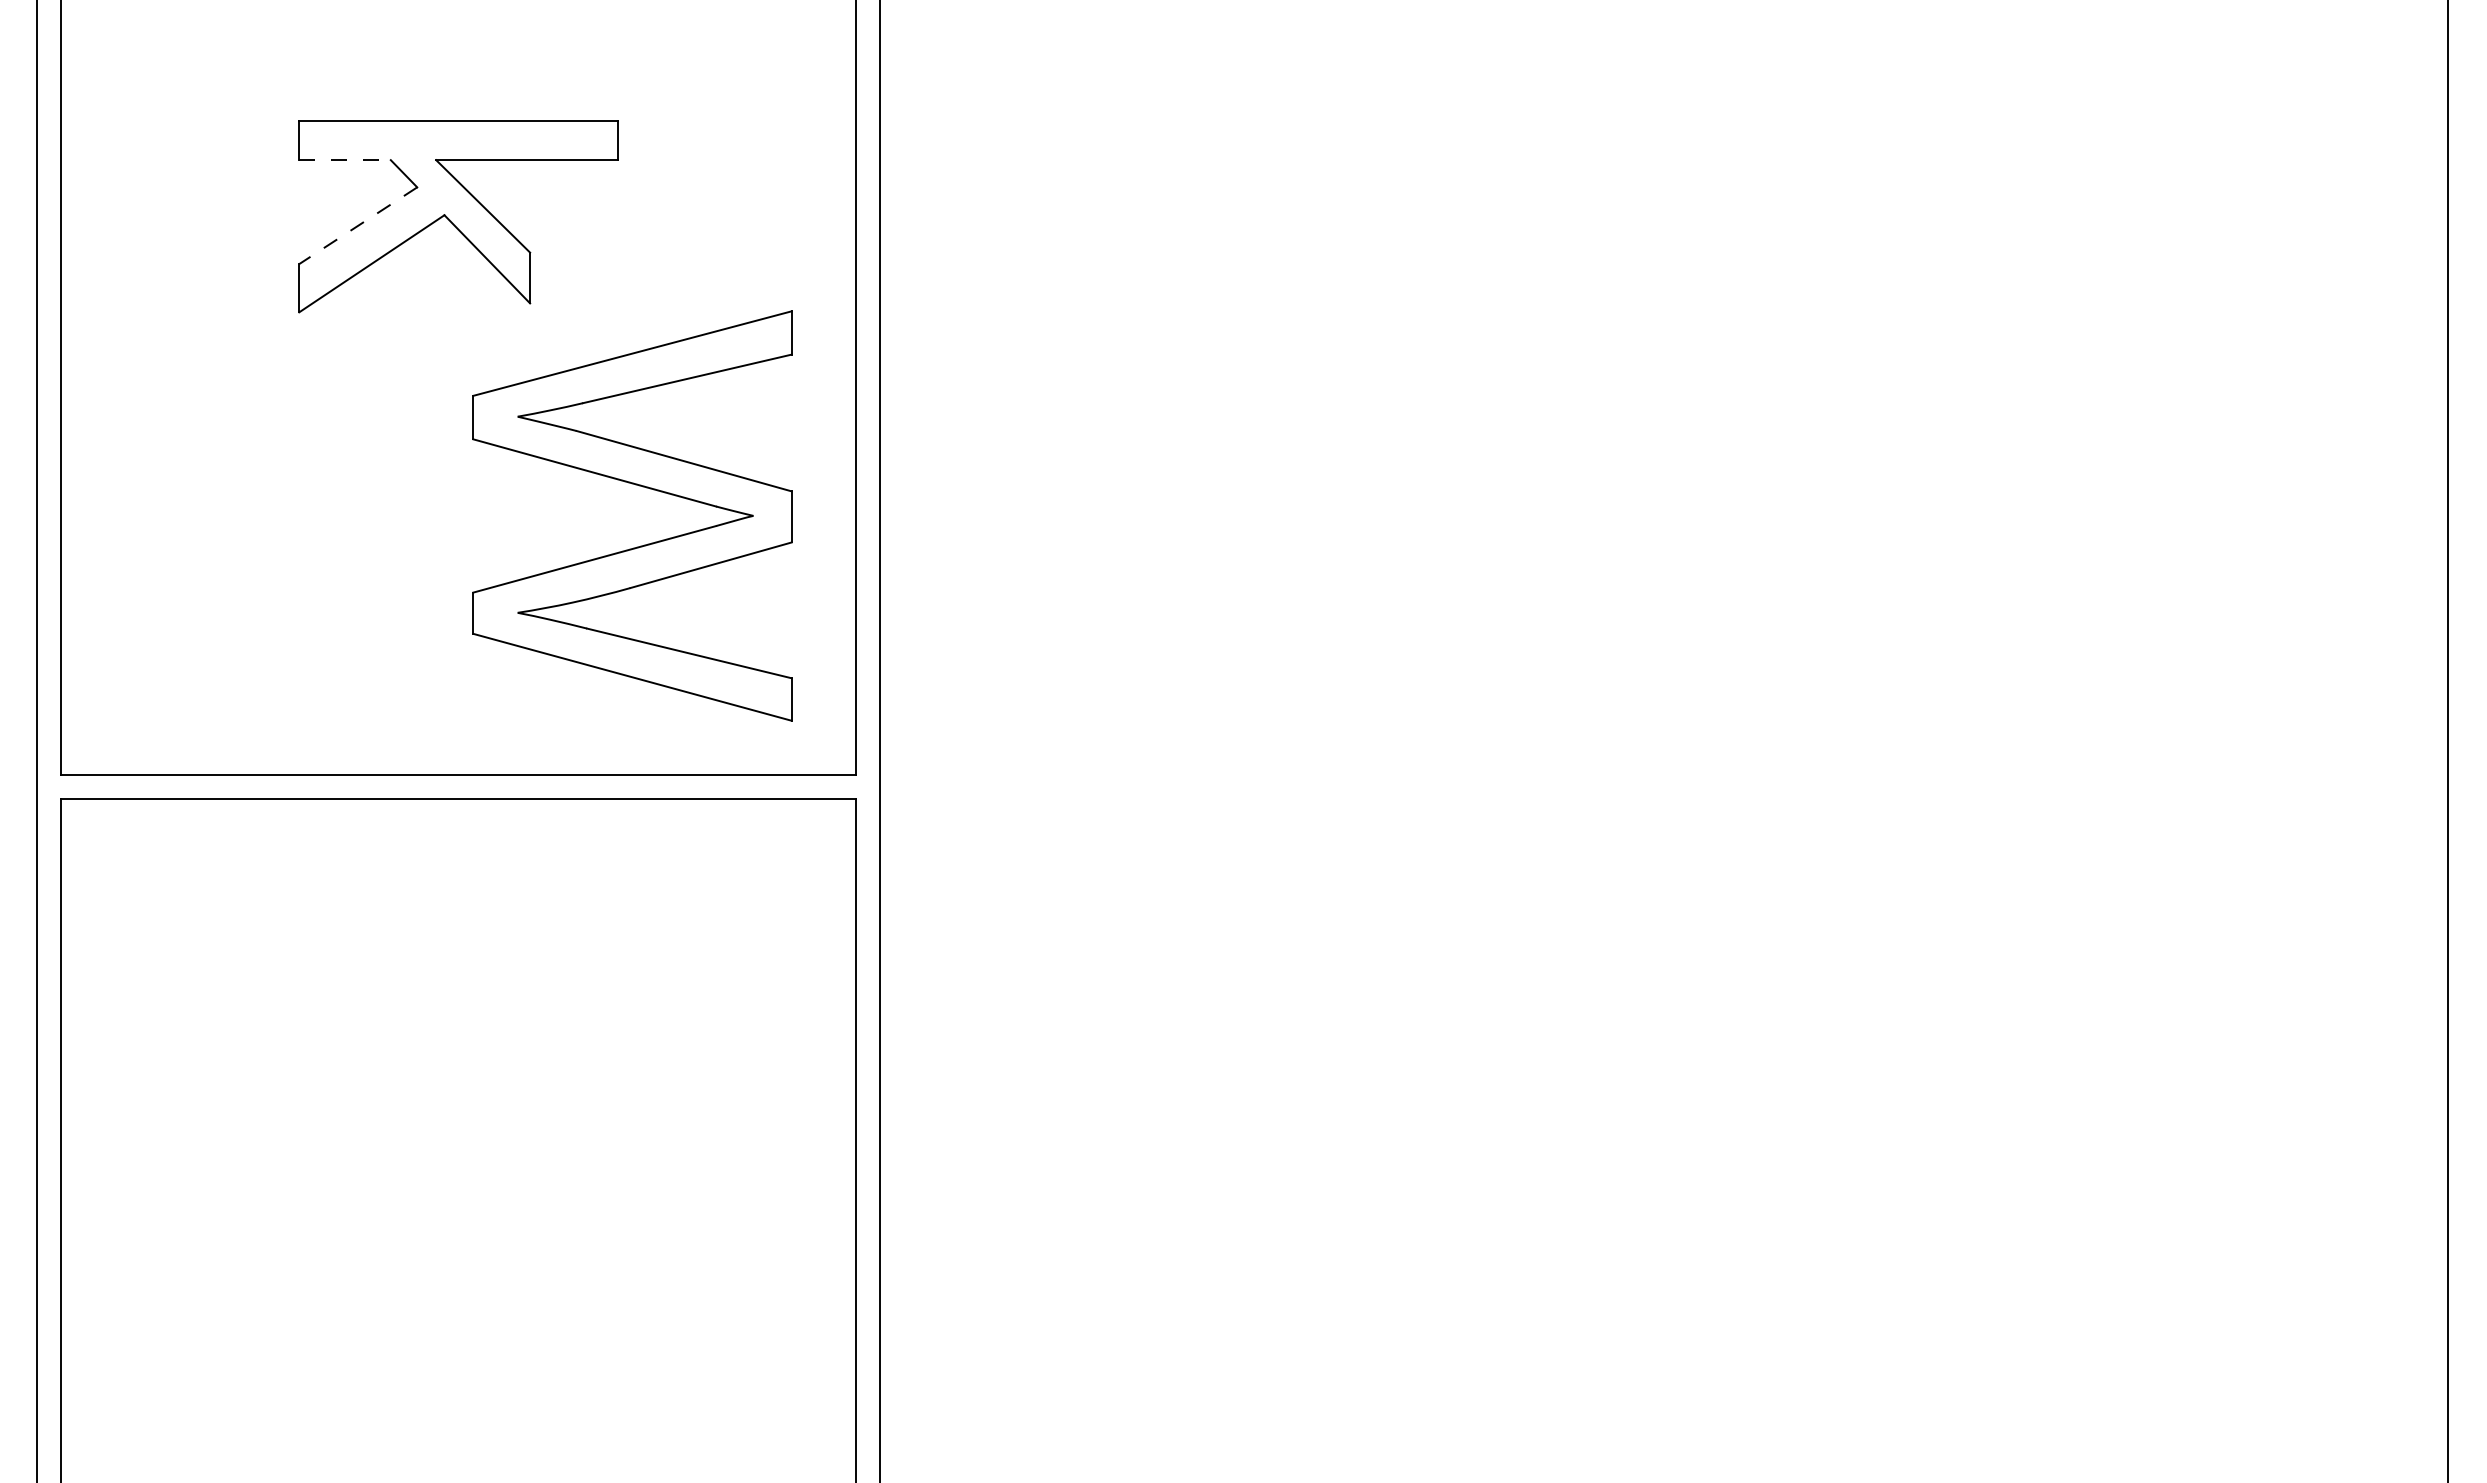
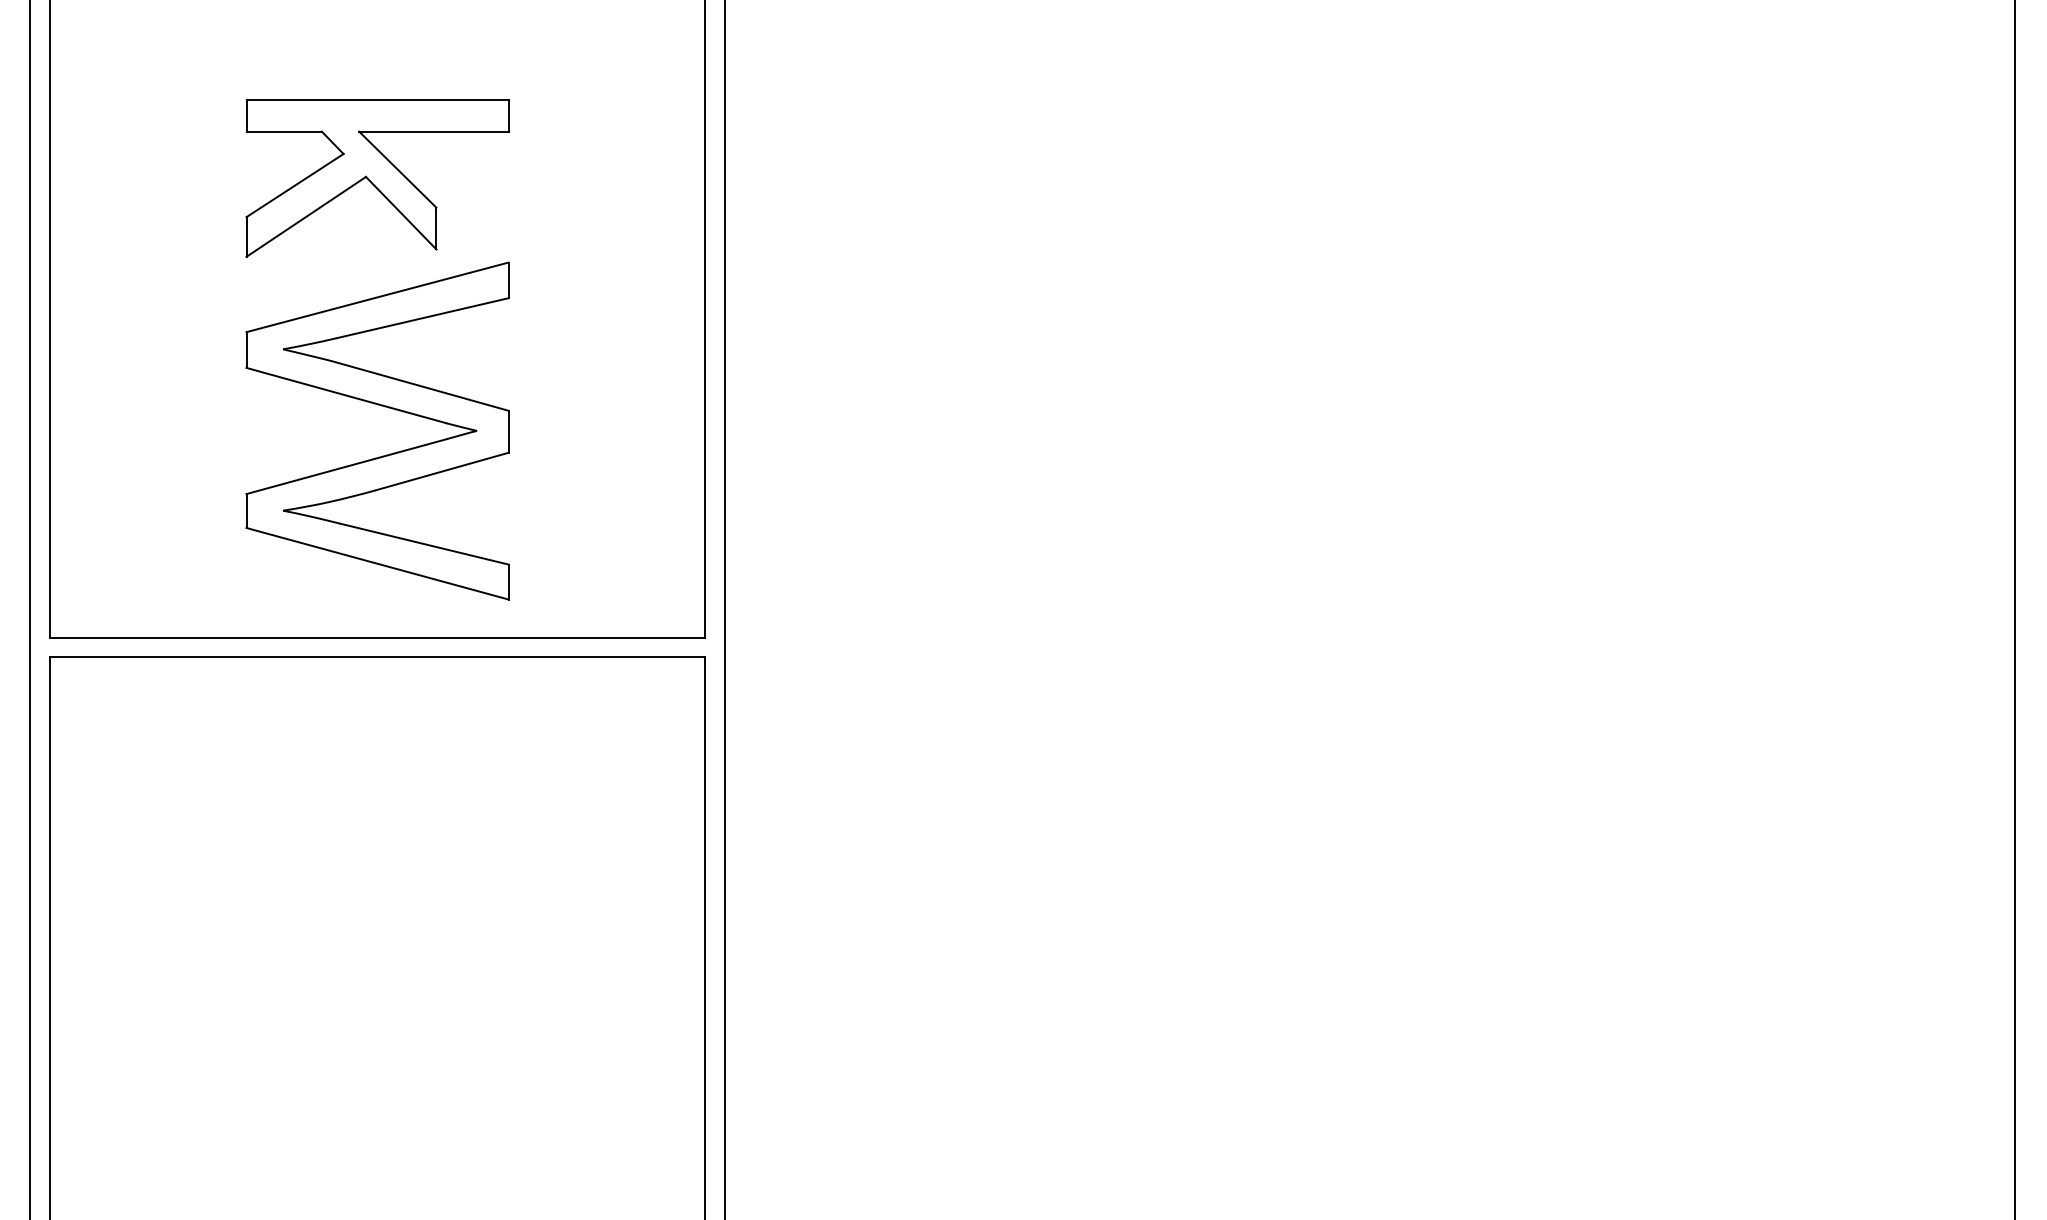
line: (345, 160) -> (284, 131), dashed -> solid
line: (357, 226) -> (294, 186), dashed -> solid
part: (642, 487) -> (385, 407), moved

